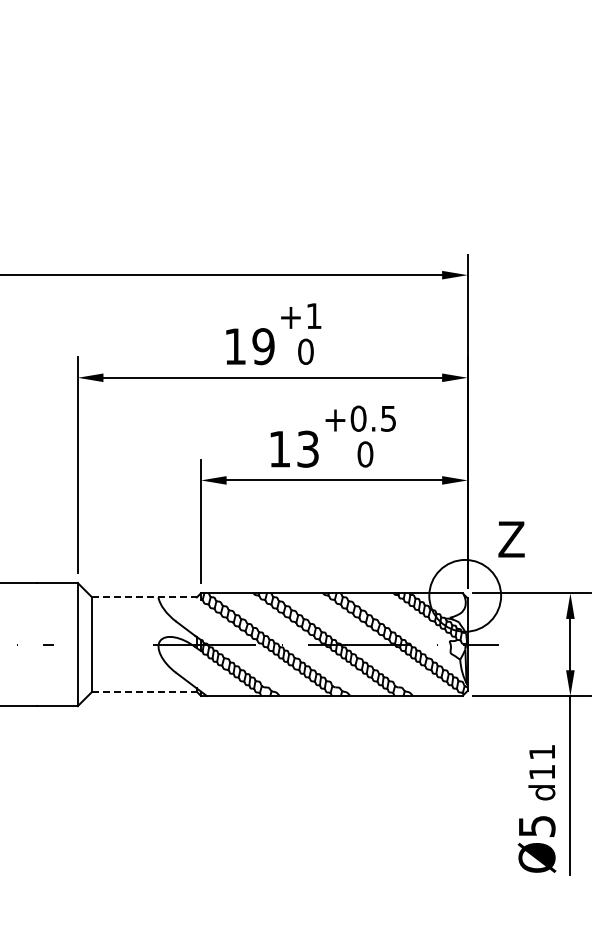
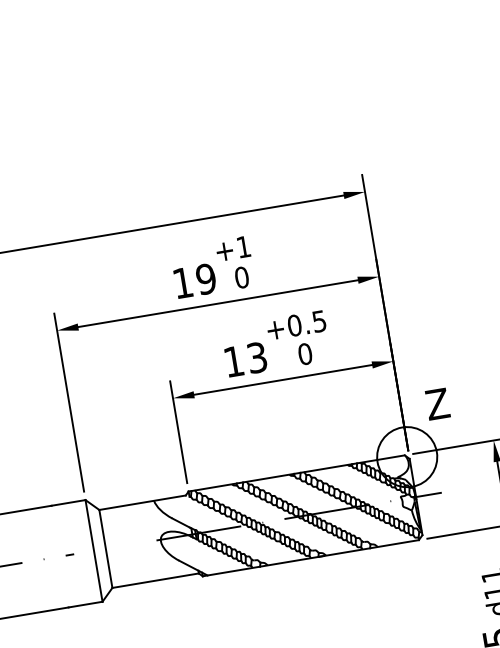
line: (145, 597) -> (143, 502), dashed -> solid
line: (145, 691) -> (156, 580), dashed -> solid

